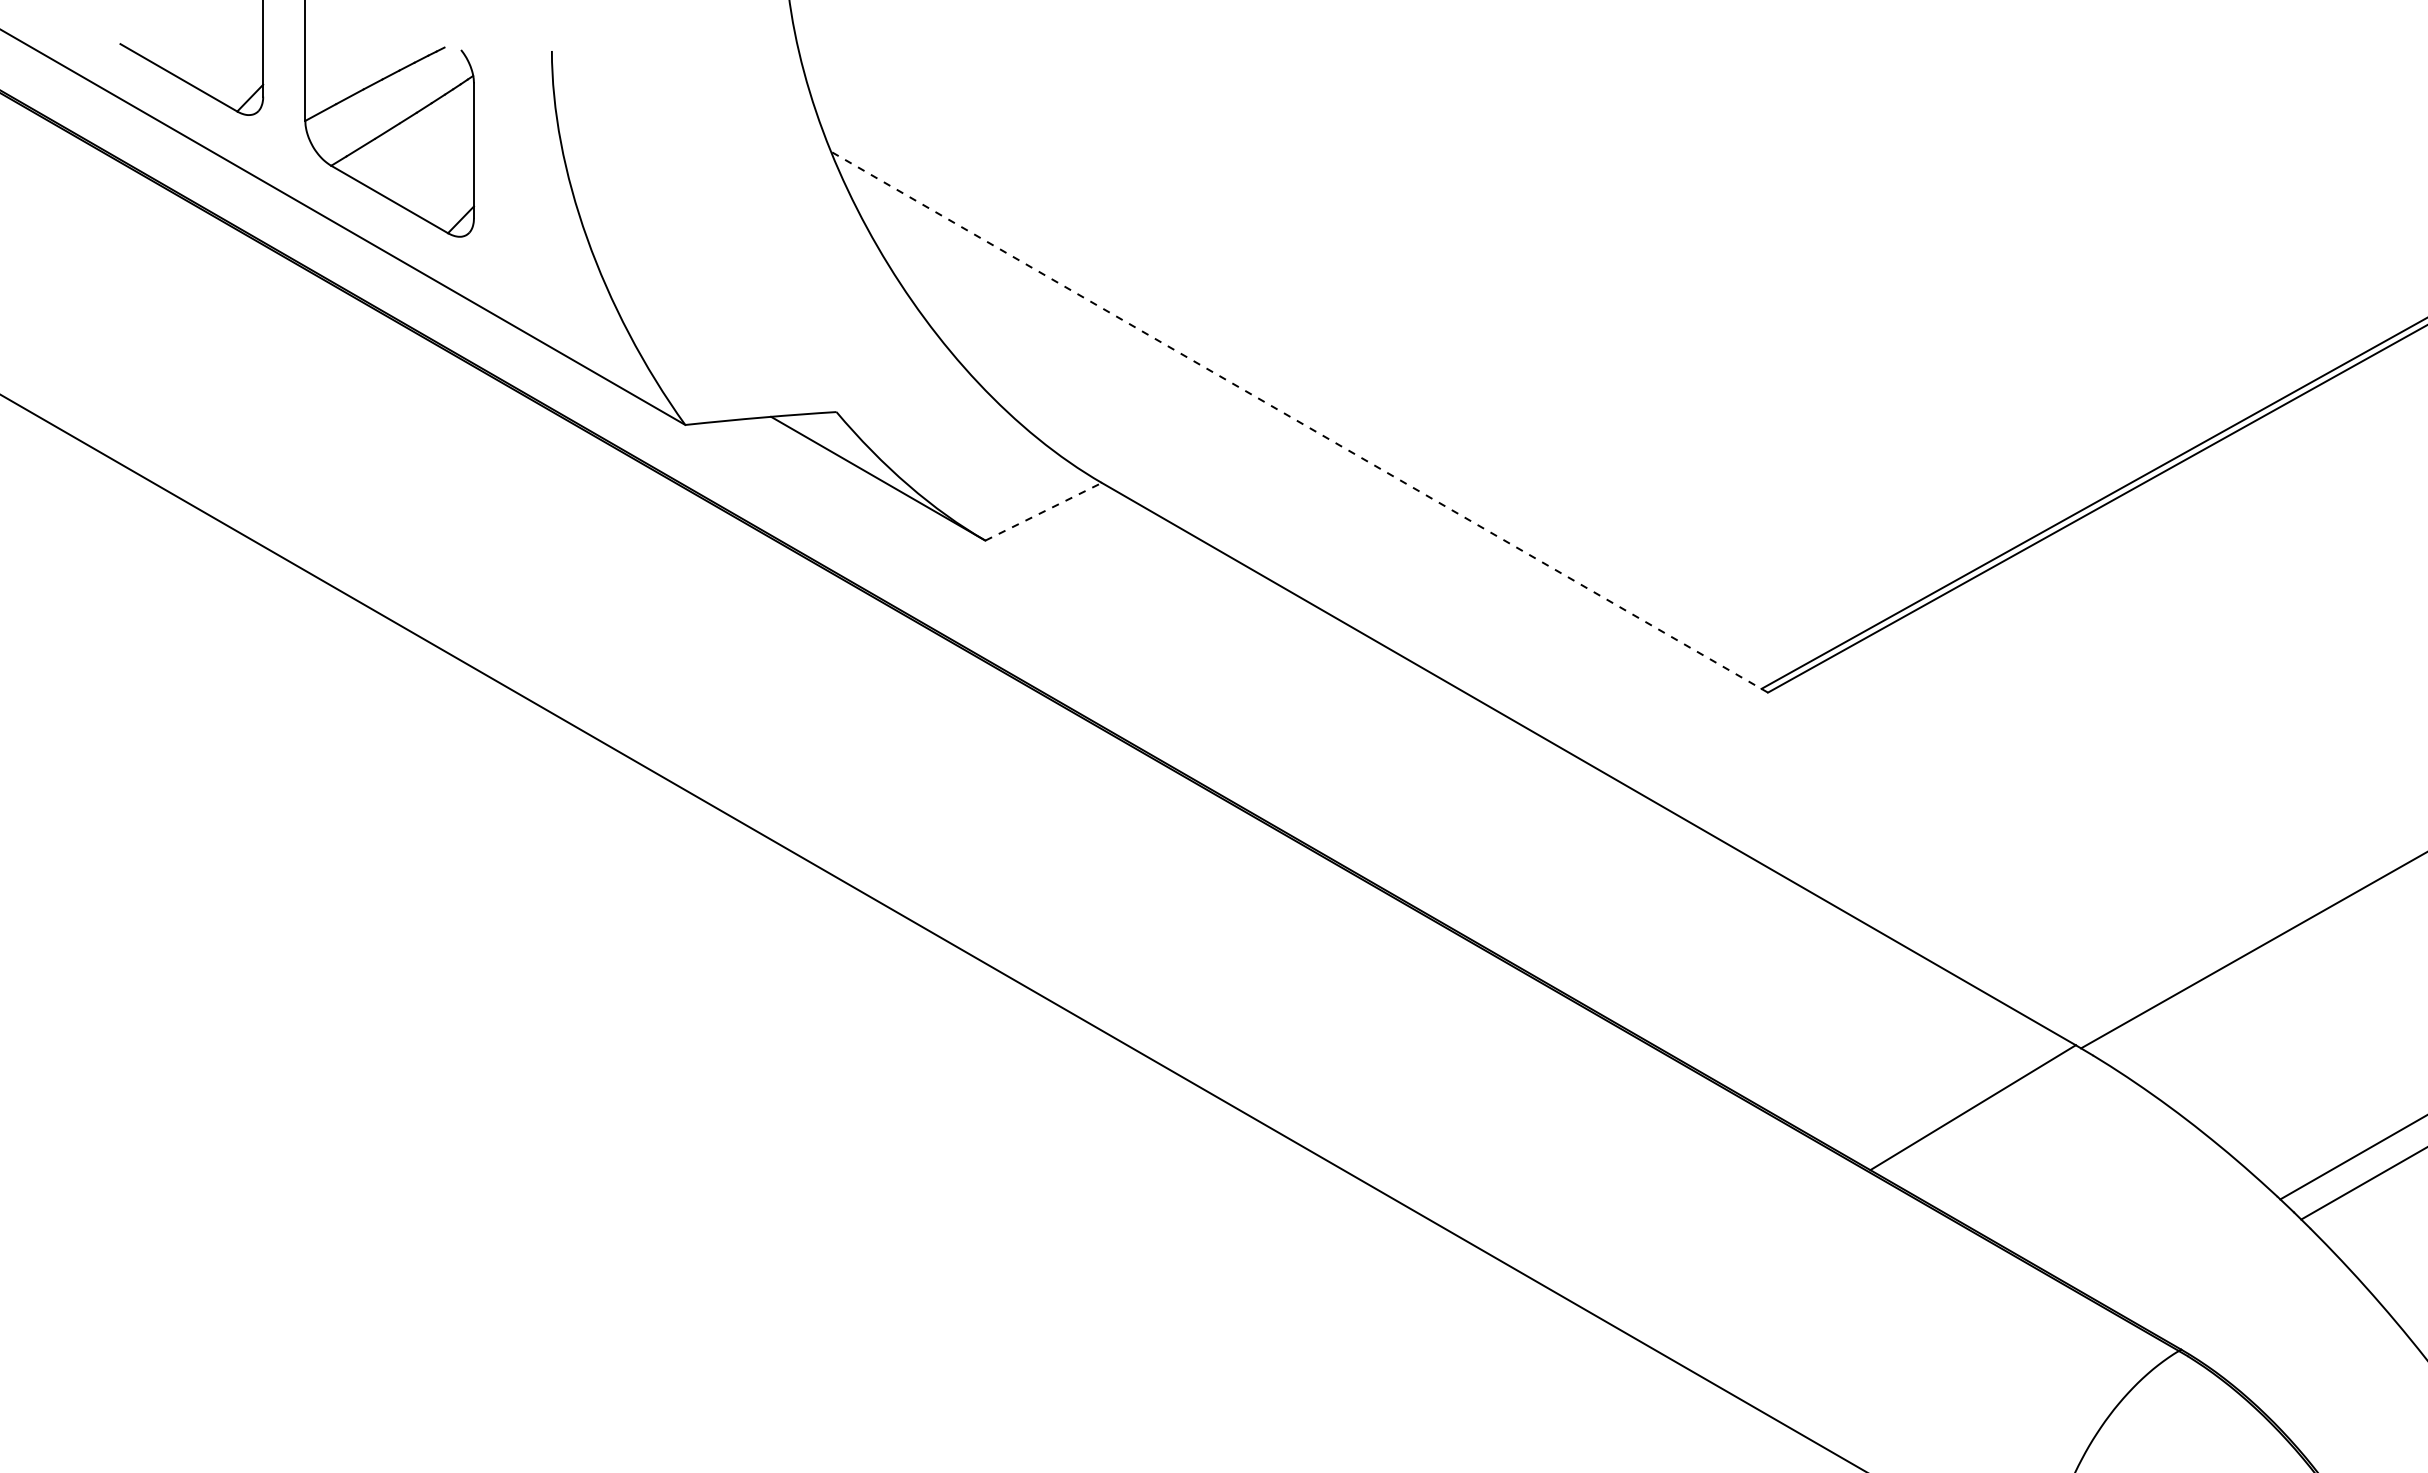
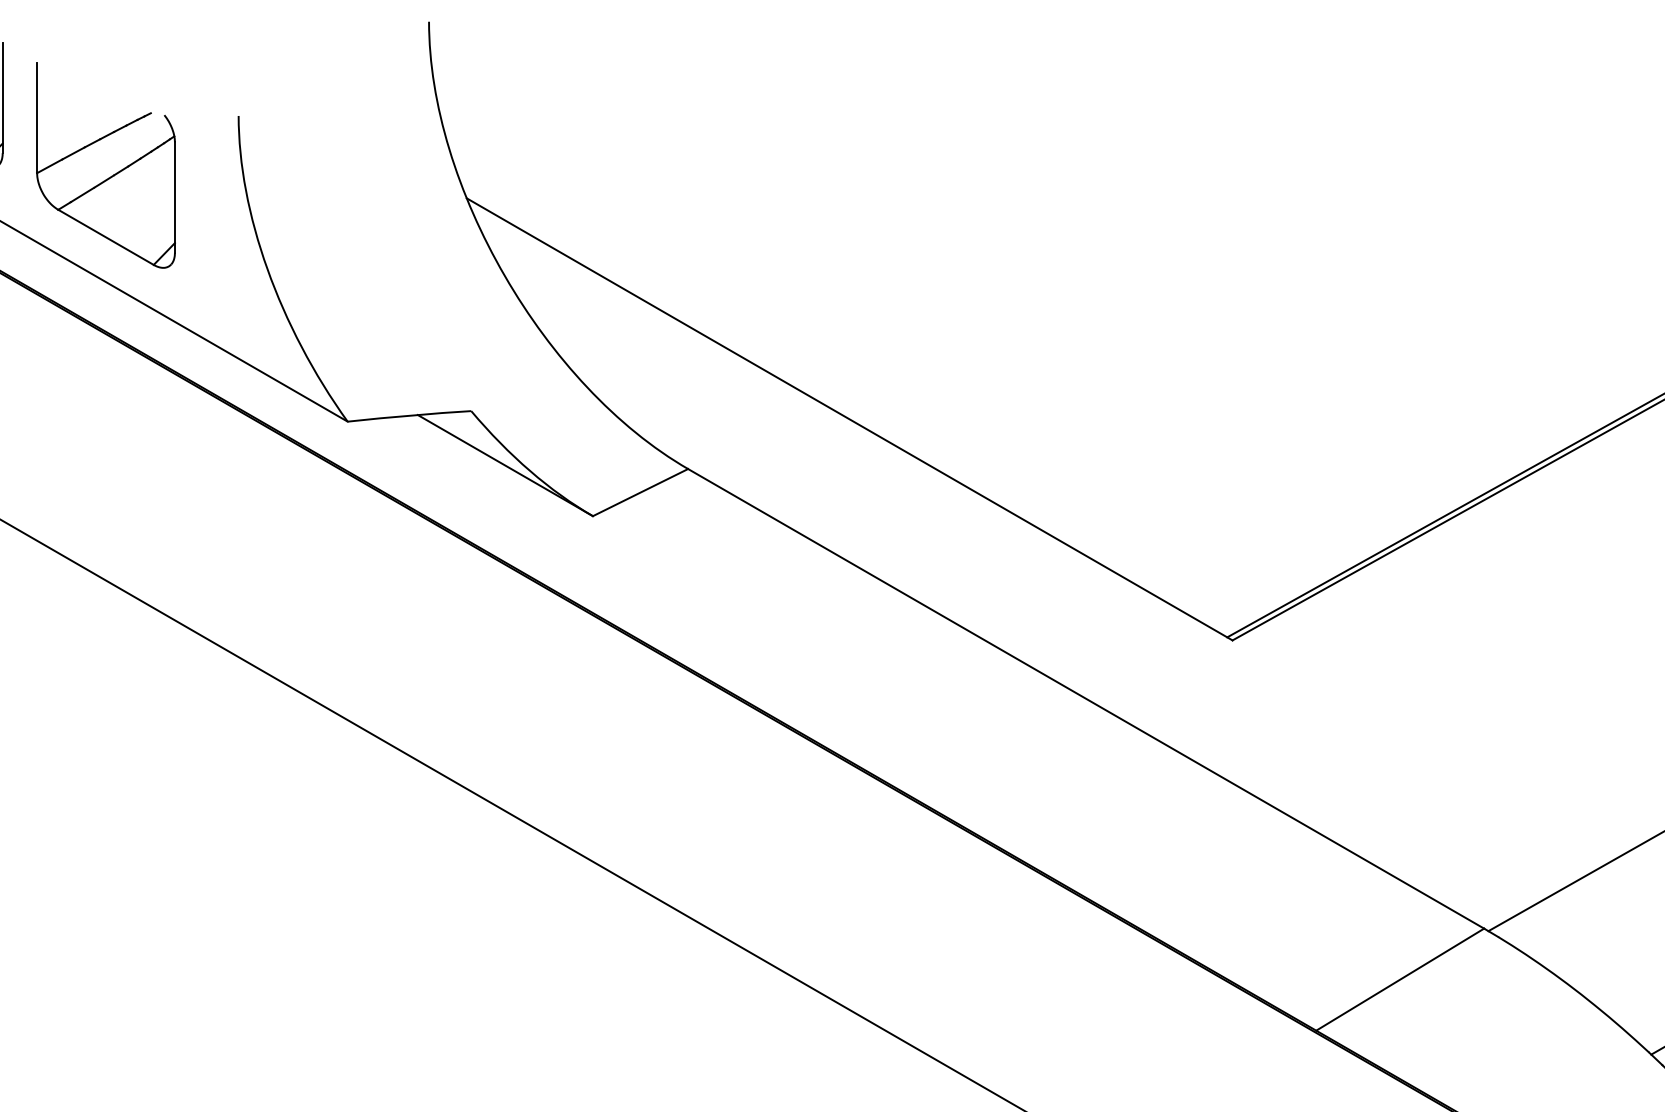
line: (1299, 422) -> (849, 419), dashed -> solid
line: (1043, 511) -> (640, 492), dashed -> solid

